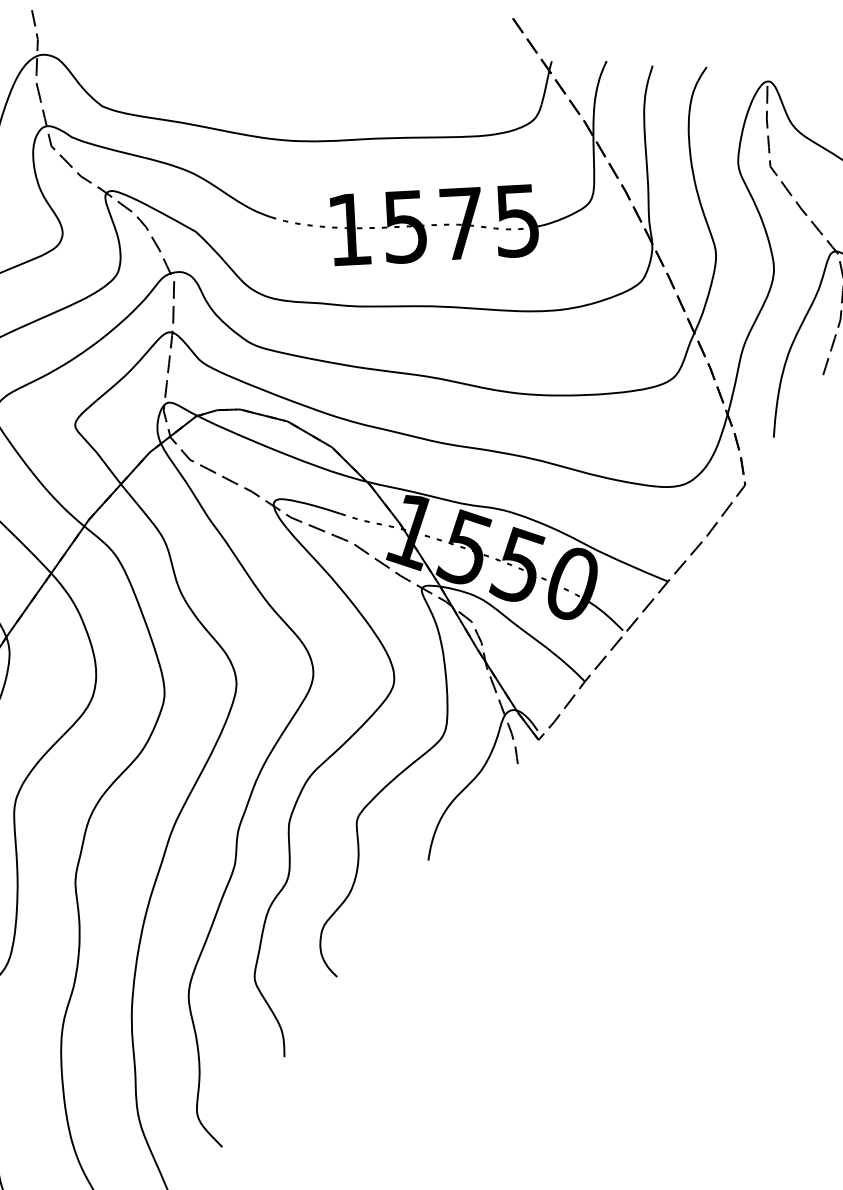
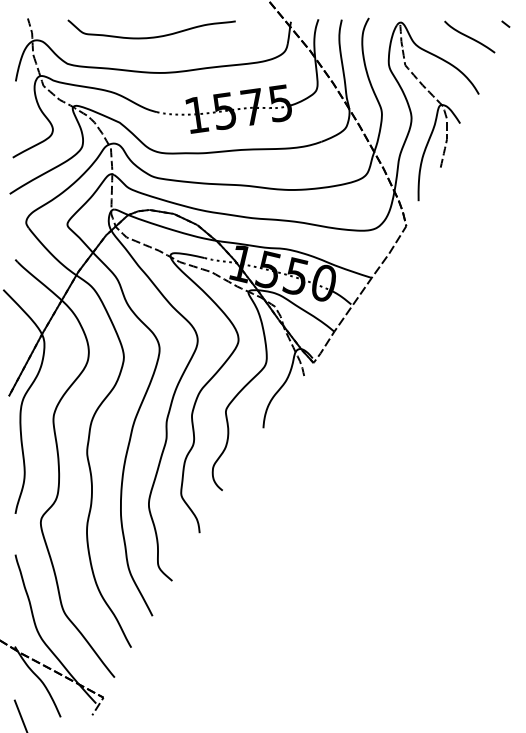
curve: (273, 66) -> (151, 36), added

